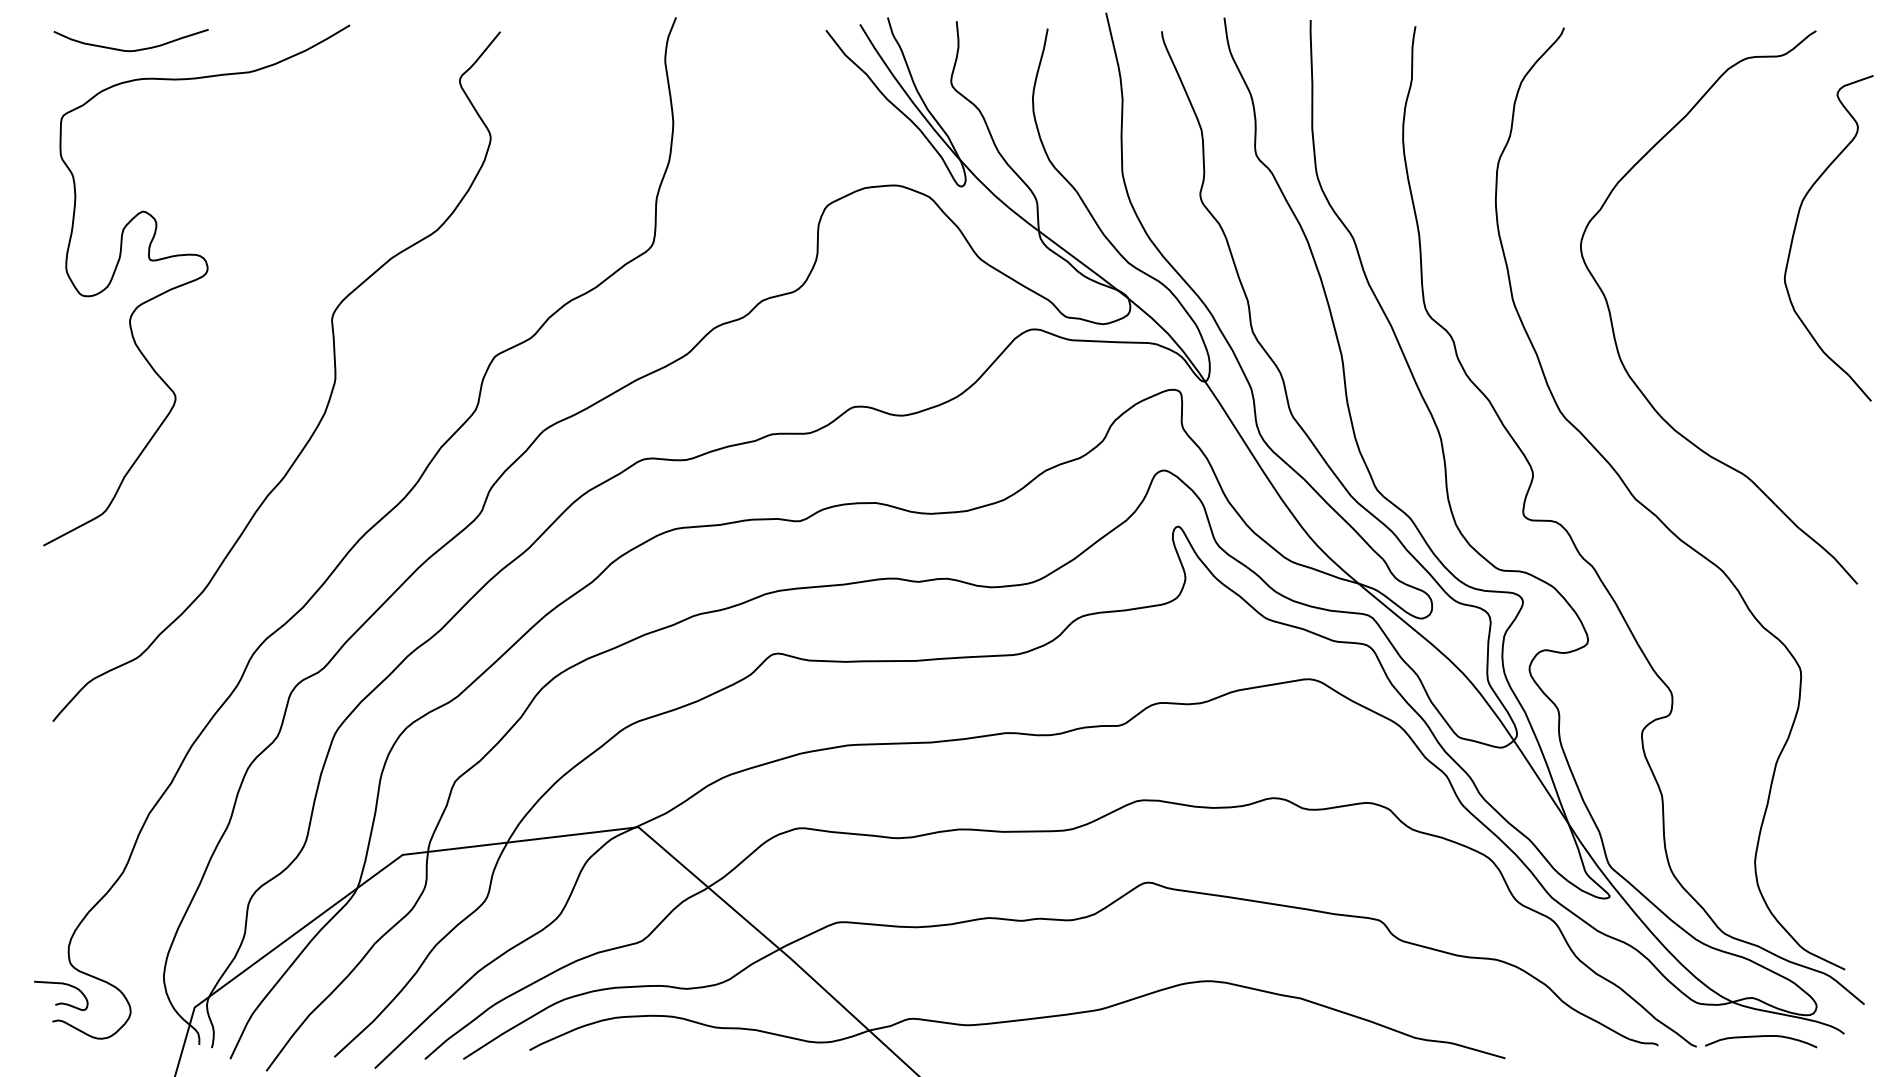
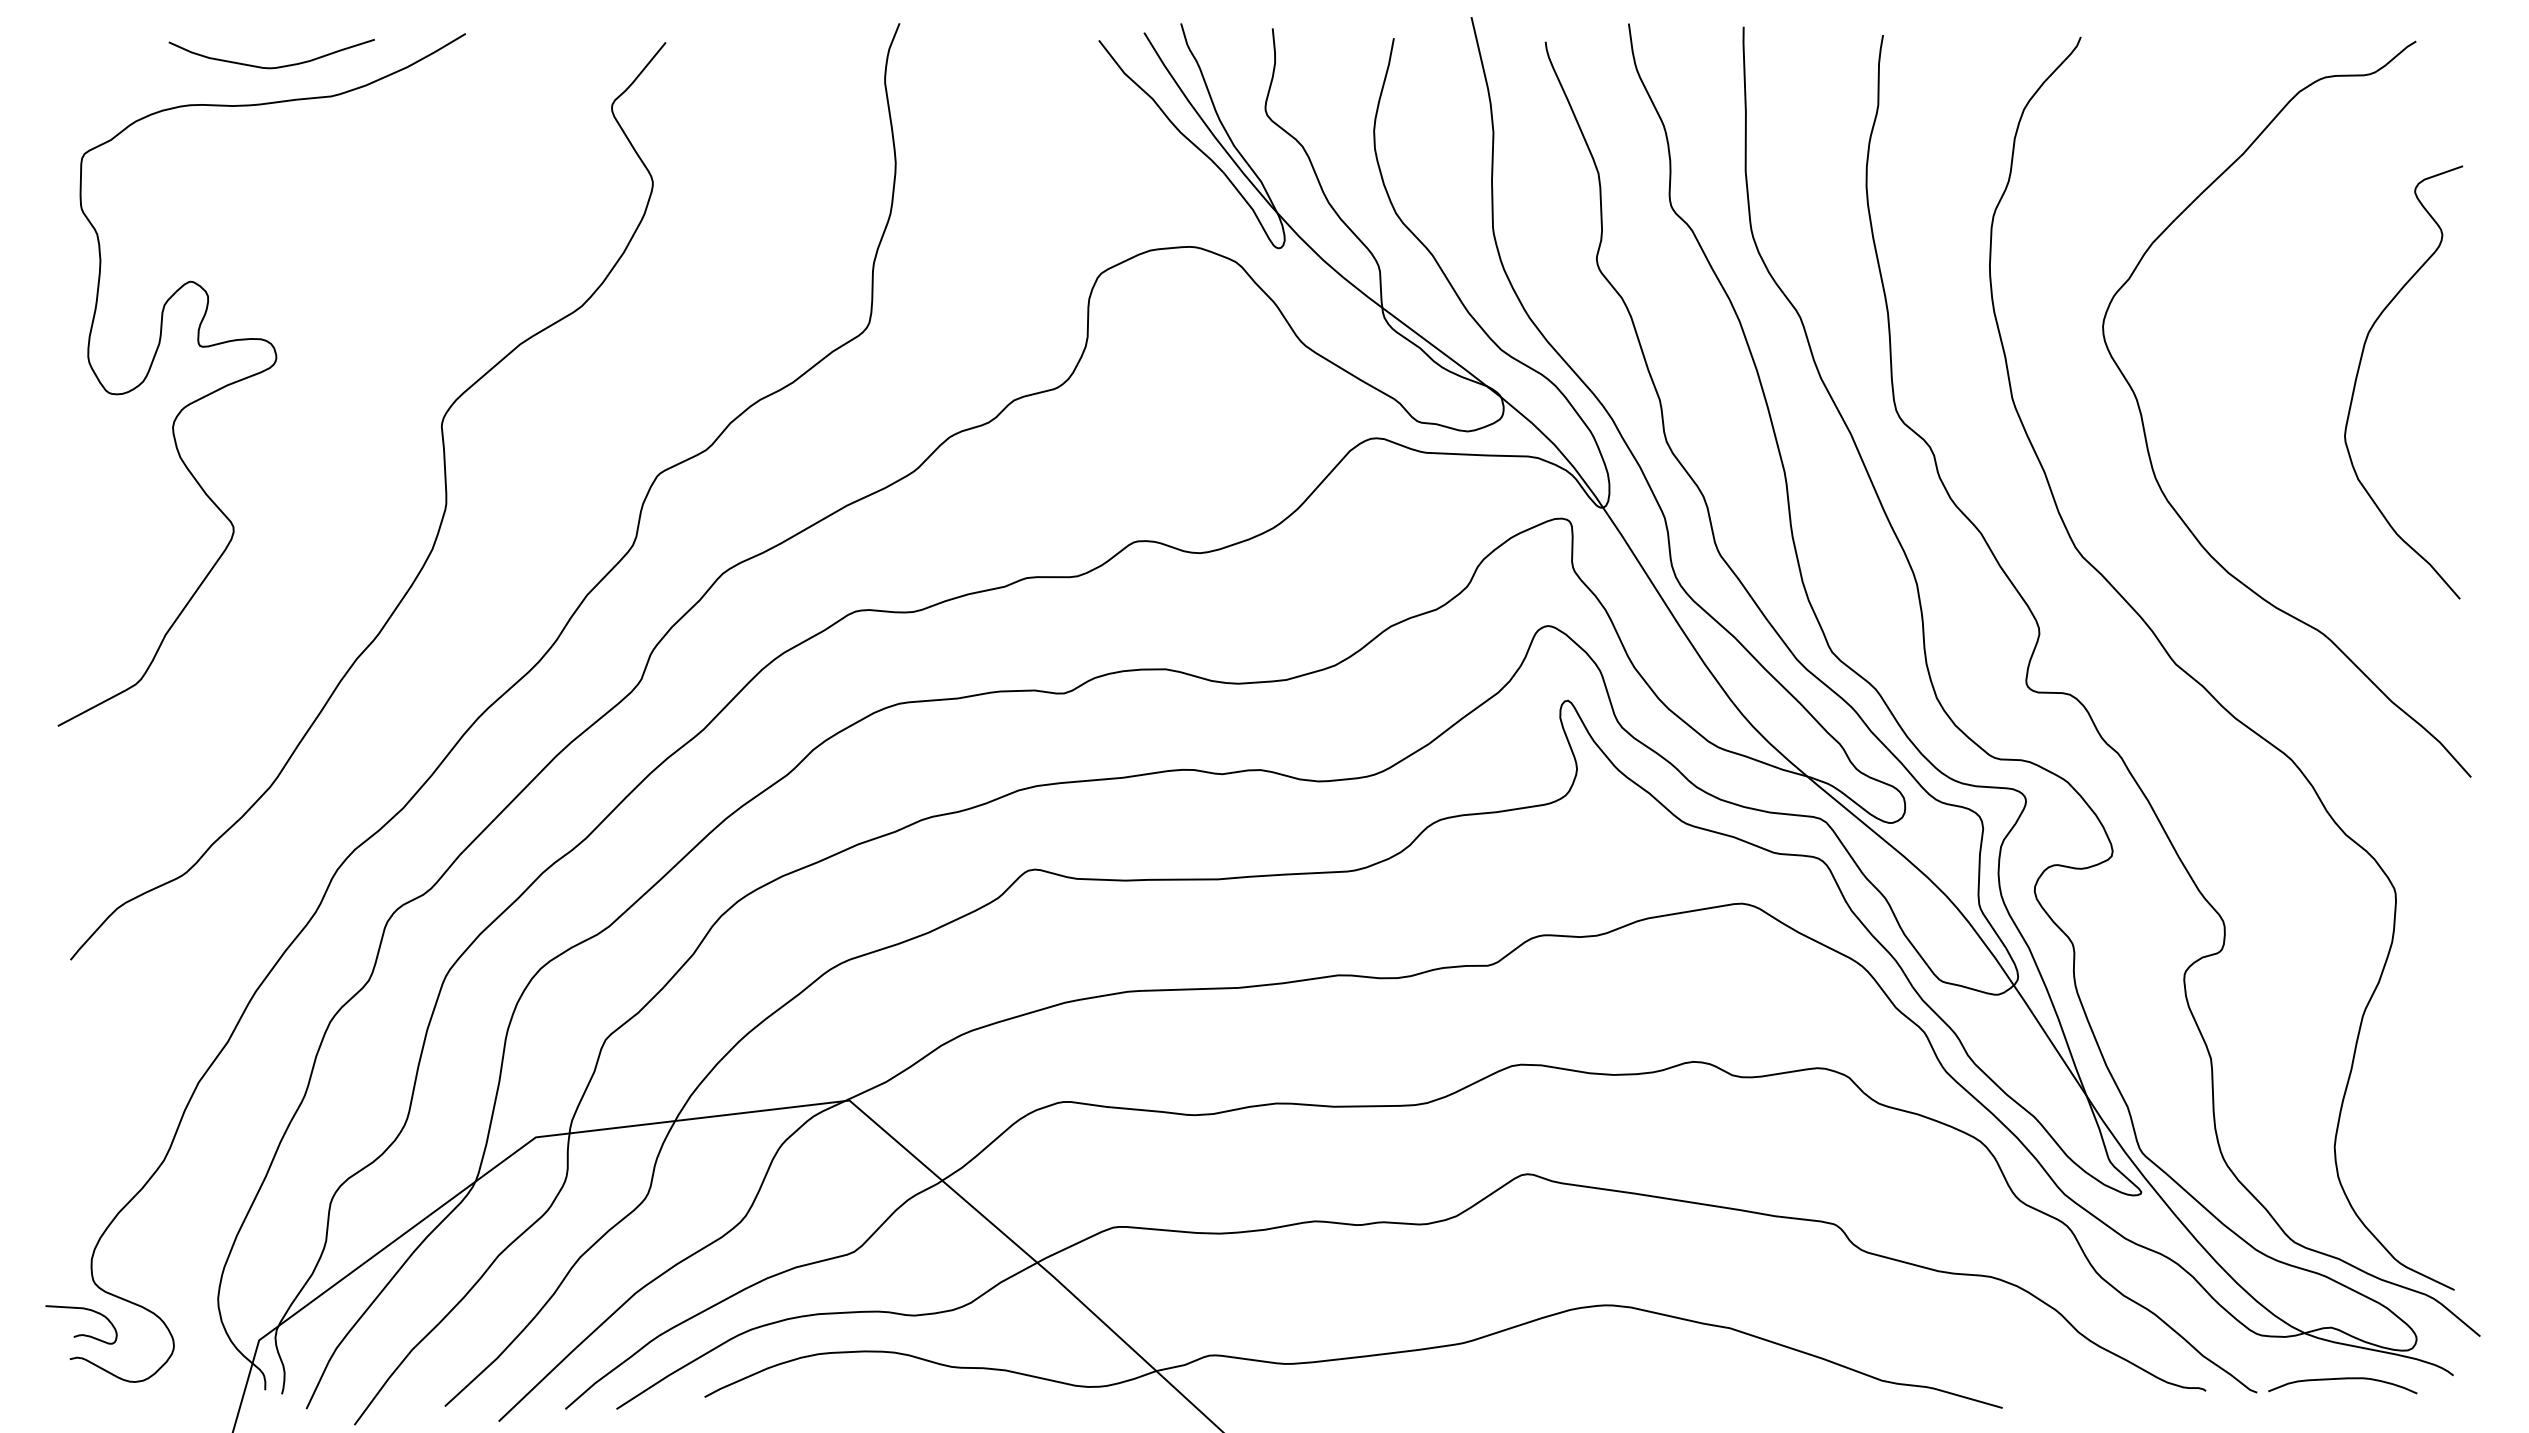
curve: (130, 50) -> (270, 67), moved
curve: (1795, 231) -> (2359, 373), moved

